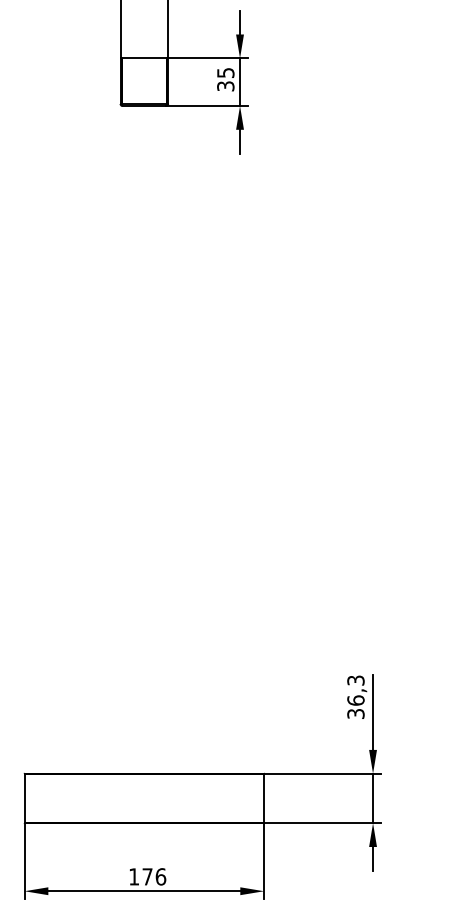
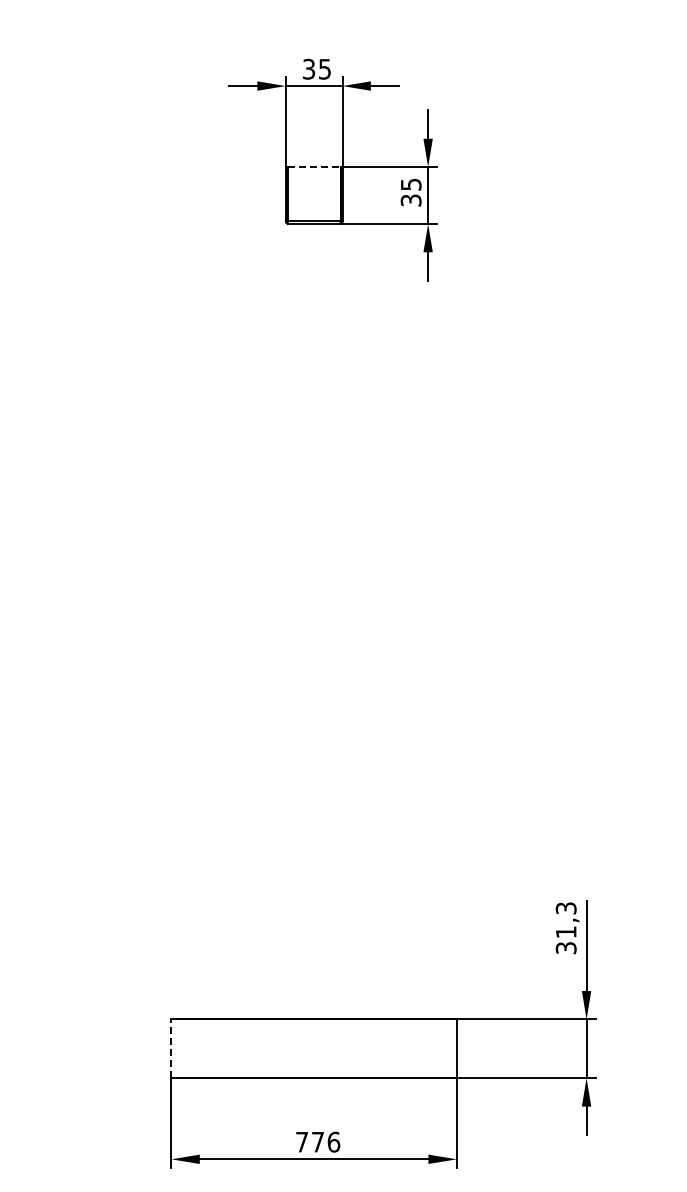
line: (144, 58) -> (314, 167), solid -> dashed
text: (355, 699) -> (565, 931), 36,3 -> 31,3
line: (24, 798) -> (171, 1048), solid -> dashed
text: (133, 877) -> (301, 1142), 176 -> 776

